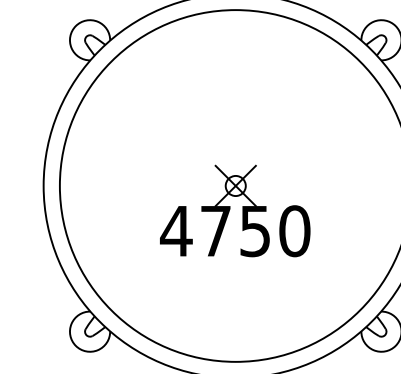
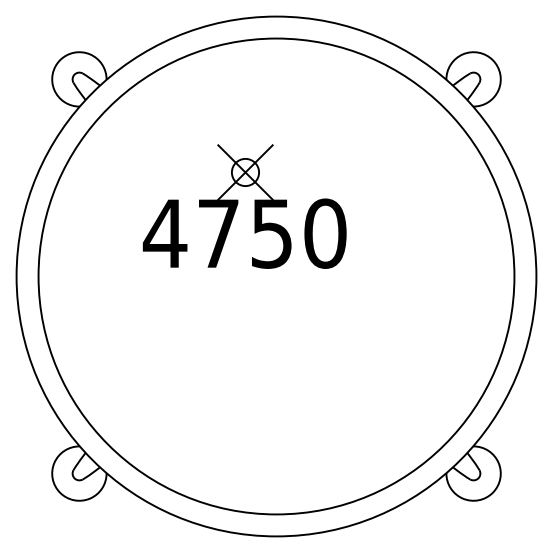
part: (230, 208) -> (238, 203), moved

